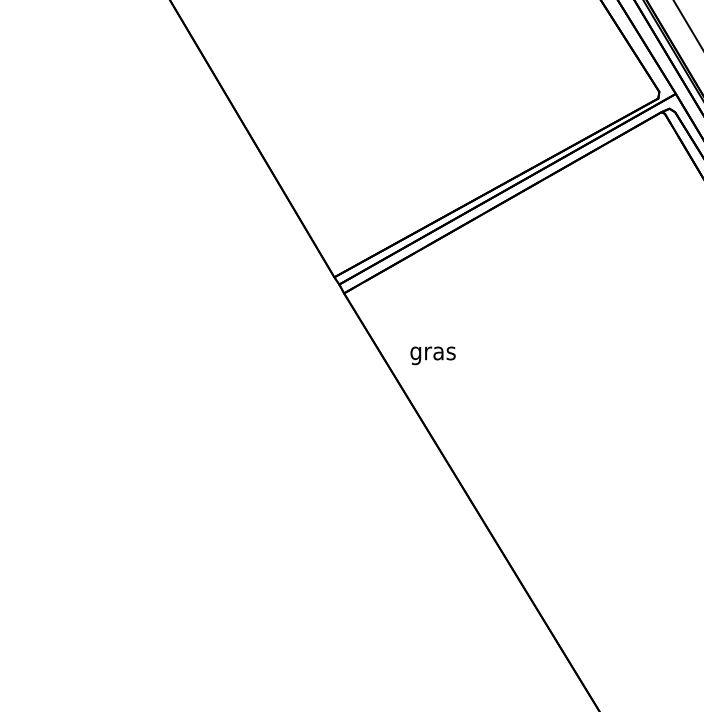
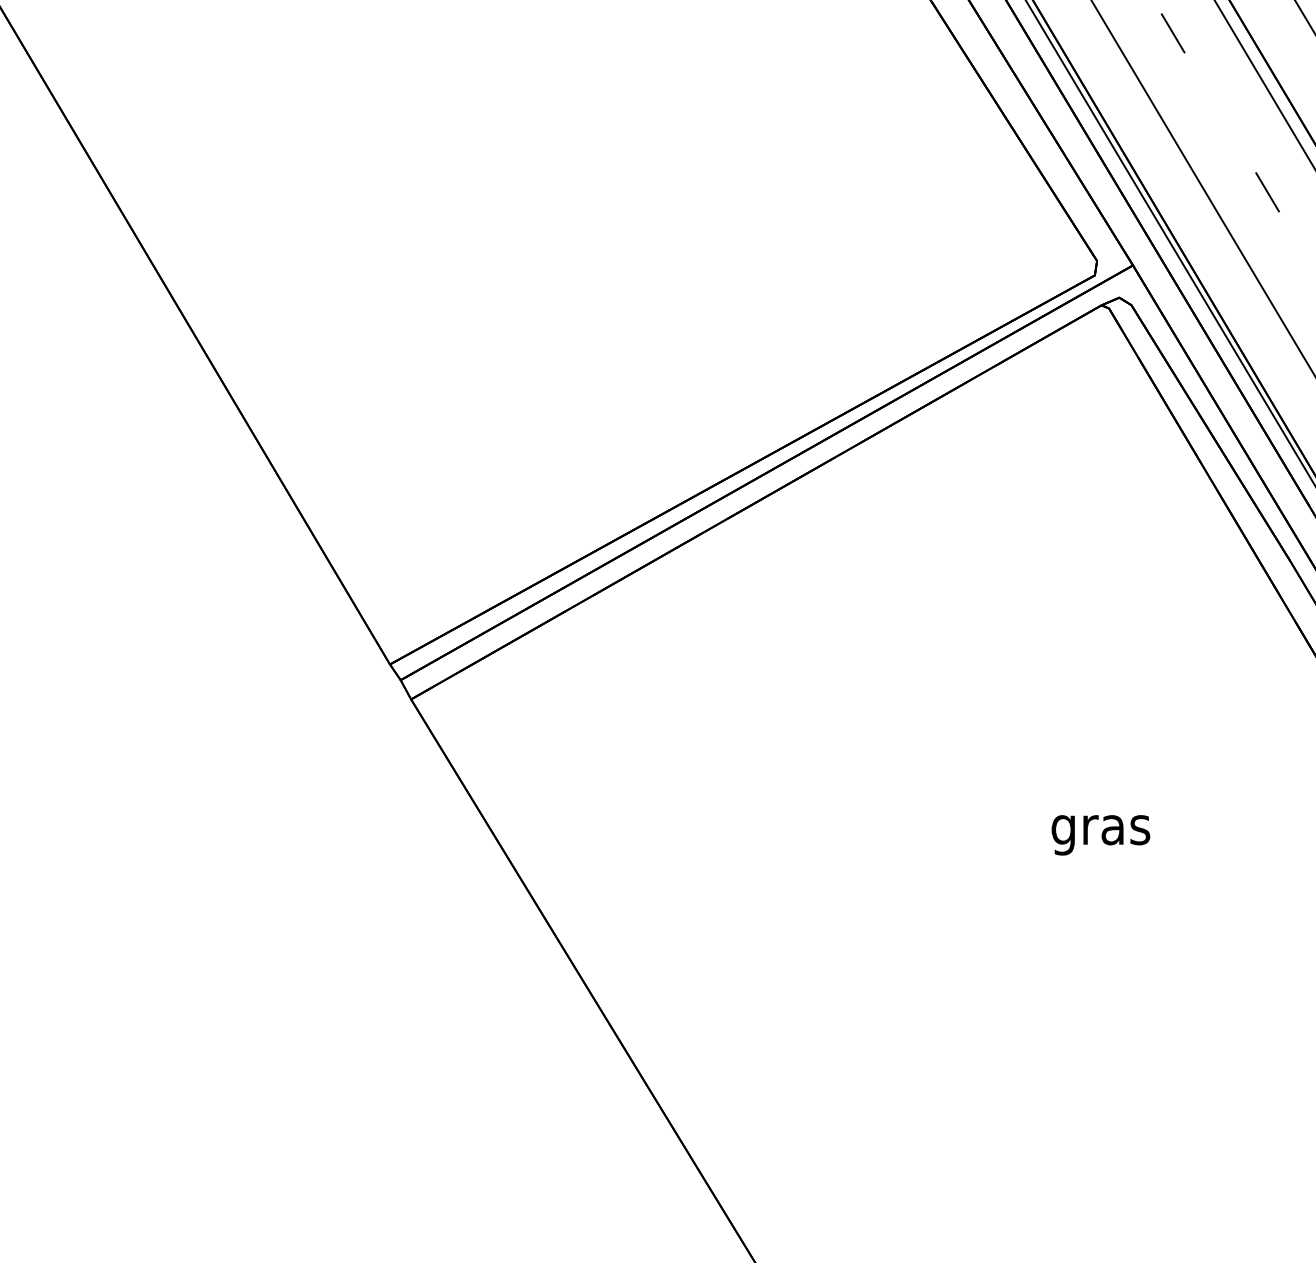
text: (432, 355) -> (1099, 834), moved

